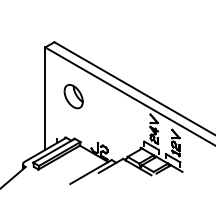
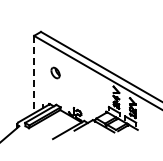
part: (73, 95) -> (55, 72), size x0.6
line: (45, 98) -> (34, 74), solid -> dashed

